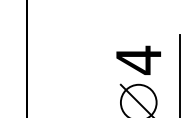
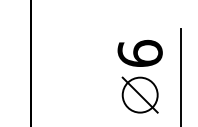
text: (138, 60) -> (139, 53), 4 -> 6

